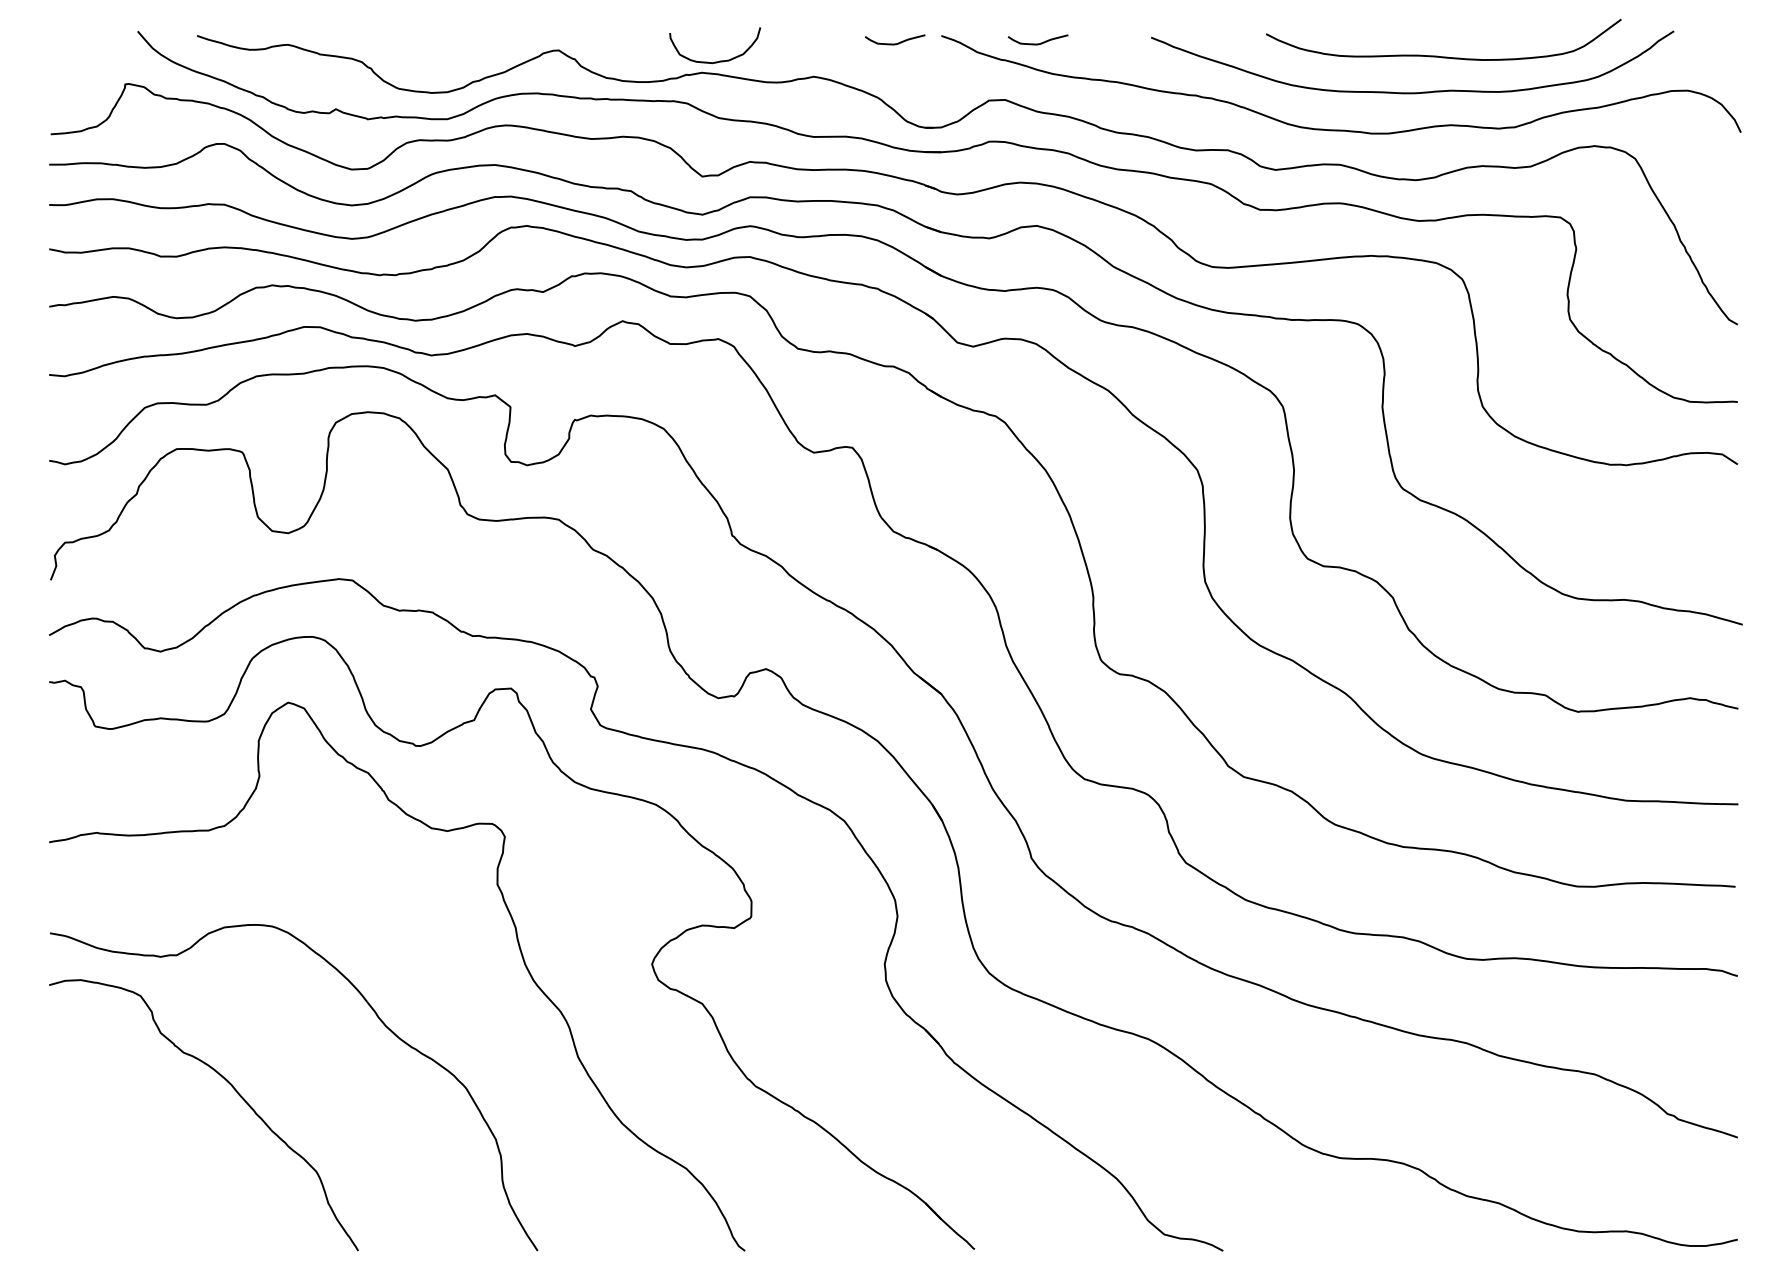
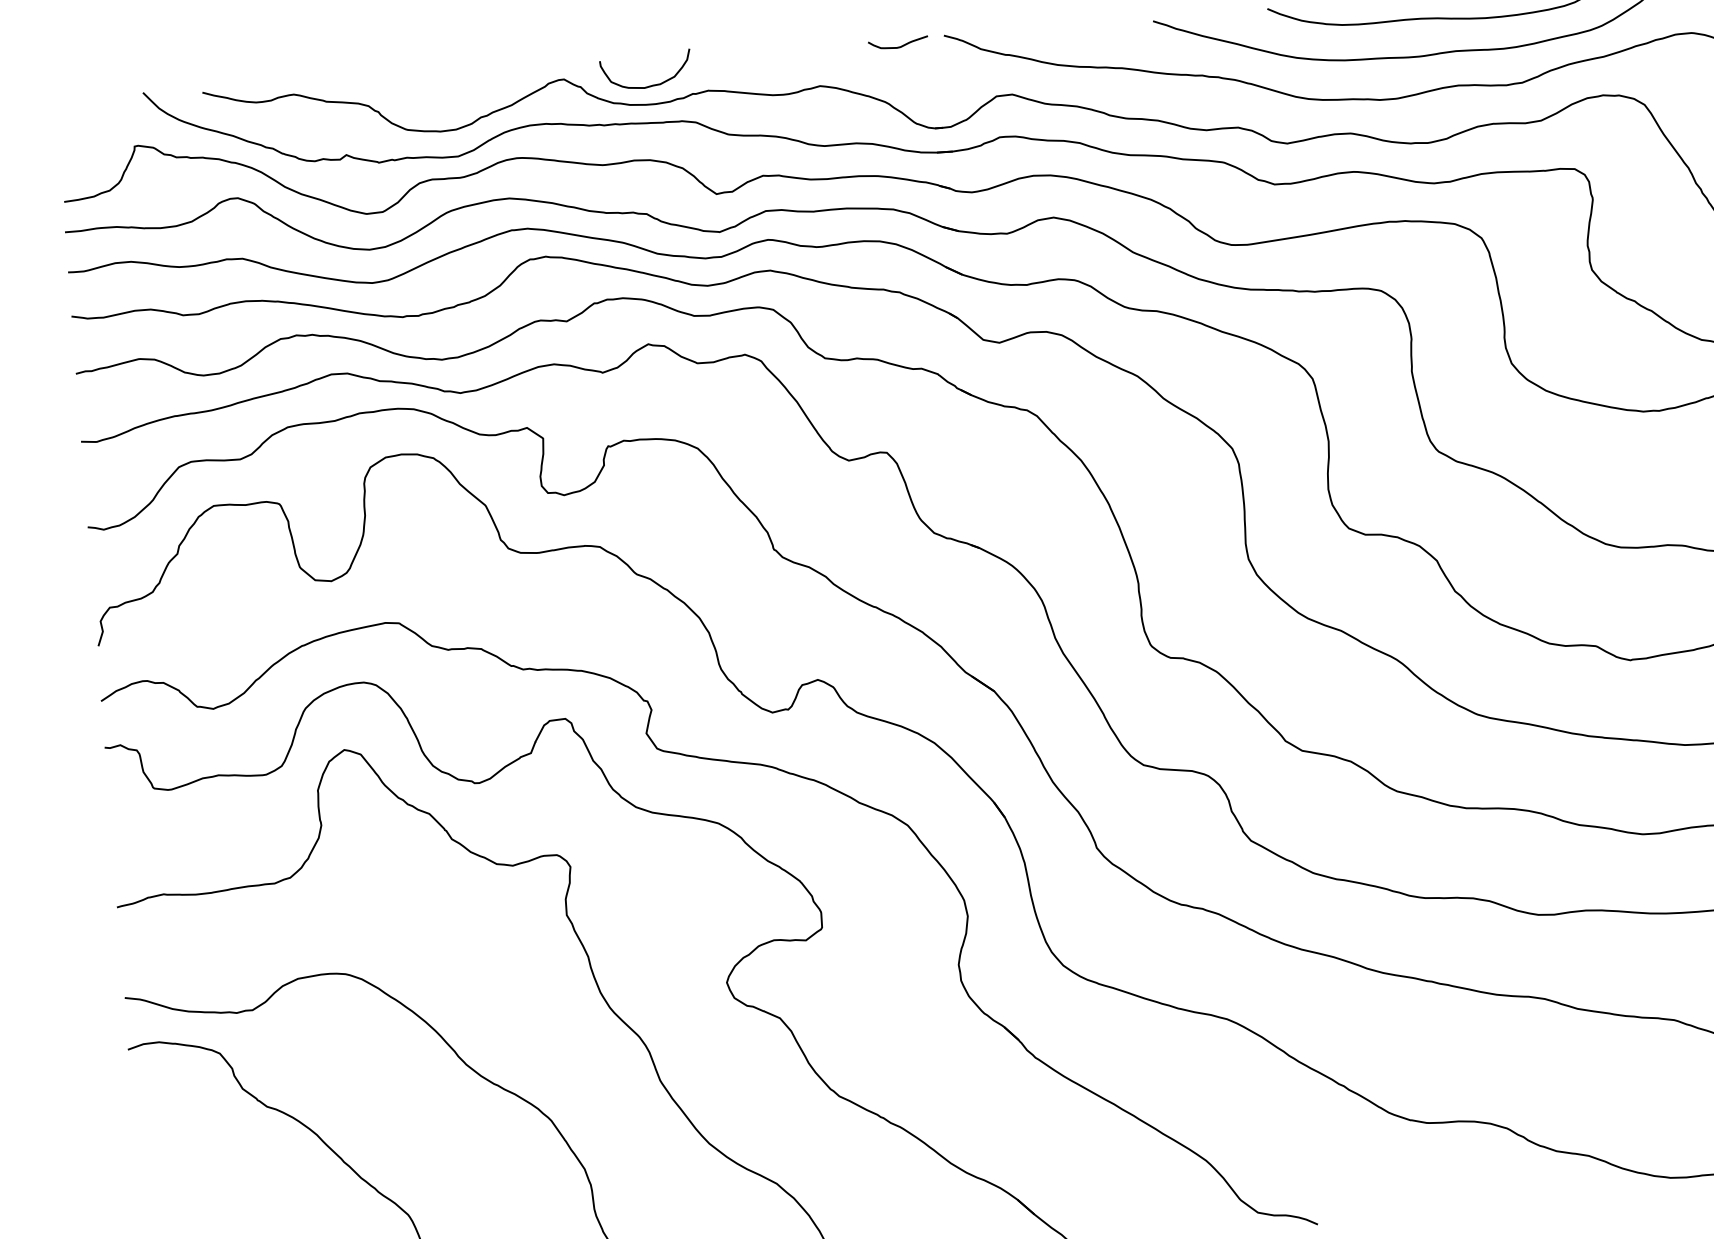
curve: (1037, 43) -> (1040, 35), removed
curve: (719, 60) -> (651, 84), moved

